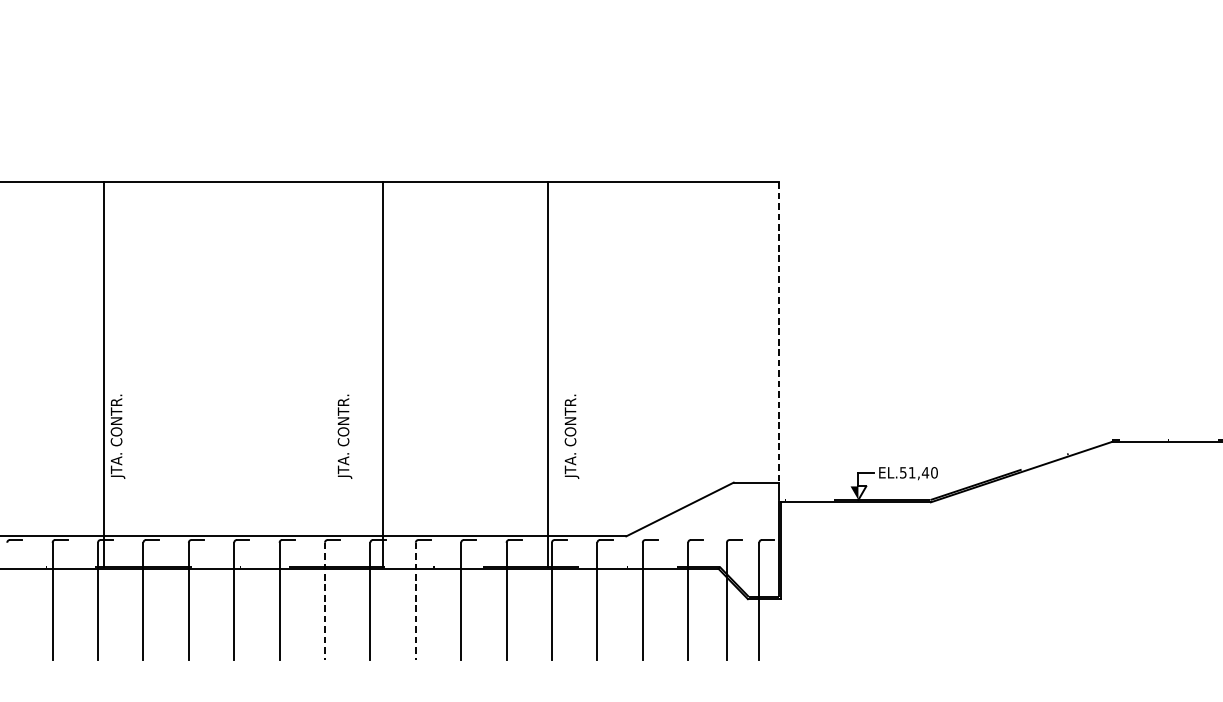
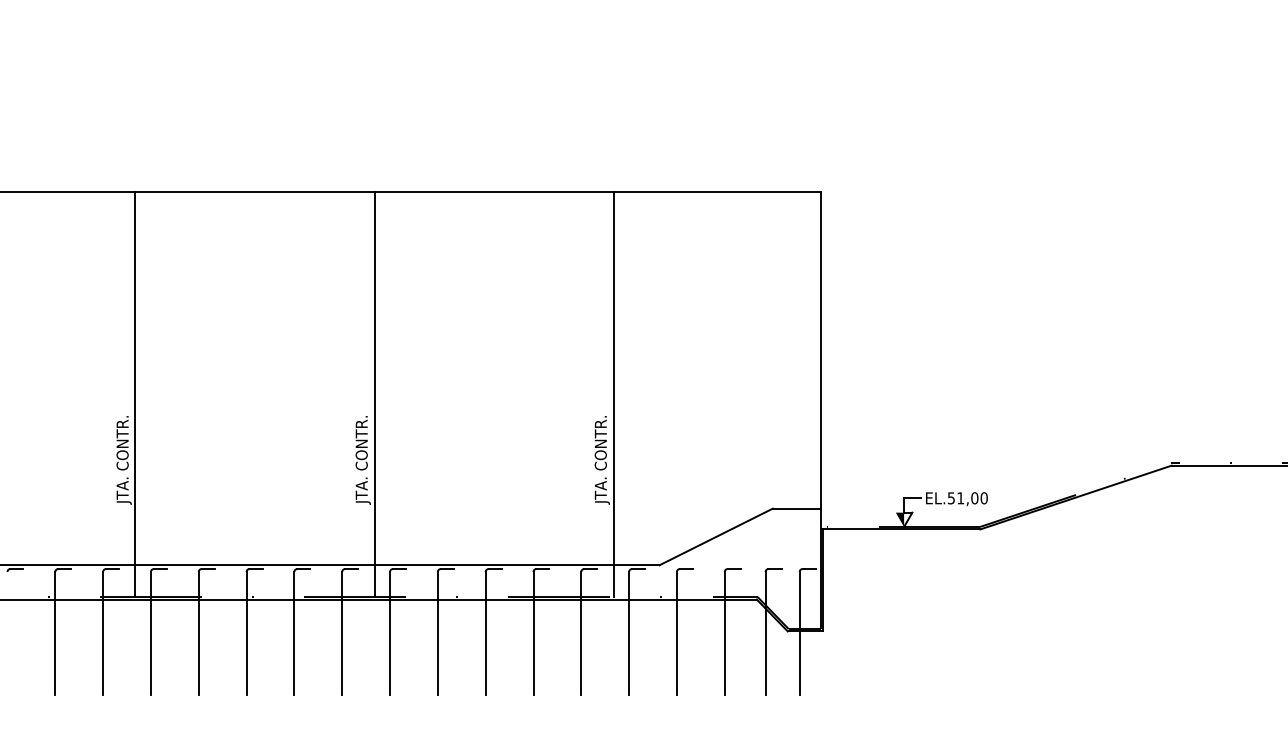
line: (779, 332) -> (820, 350), dashed -> solid
line: (104, 374) -> (135, 394), moved
line: (383, 374) -> (374, 394), moved
line: (547, 374) -> (613, 394), moved
text: (925, 472) -> (974, 498), EL.51,40 -> EL.51,00
line: (325, 601) -> (342, 633), dashed -> solid
line: (415, 601) -> (437, 633), dashed -> solid

